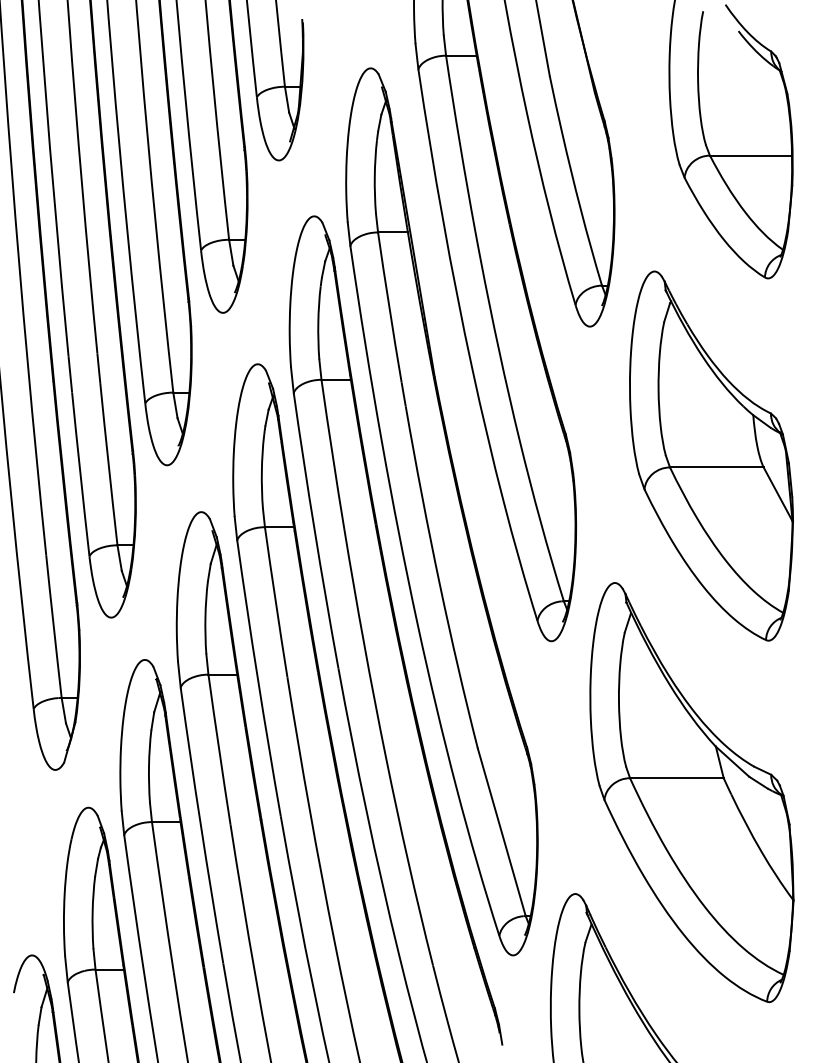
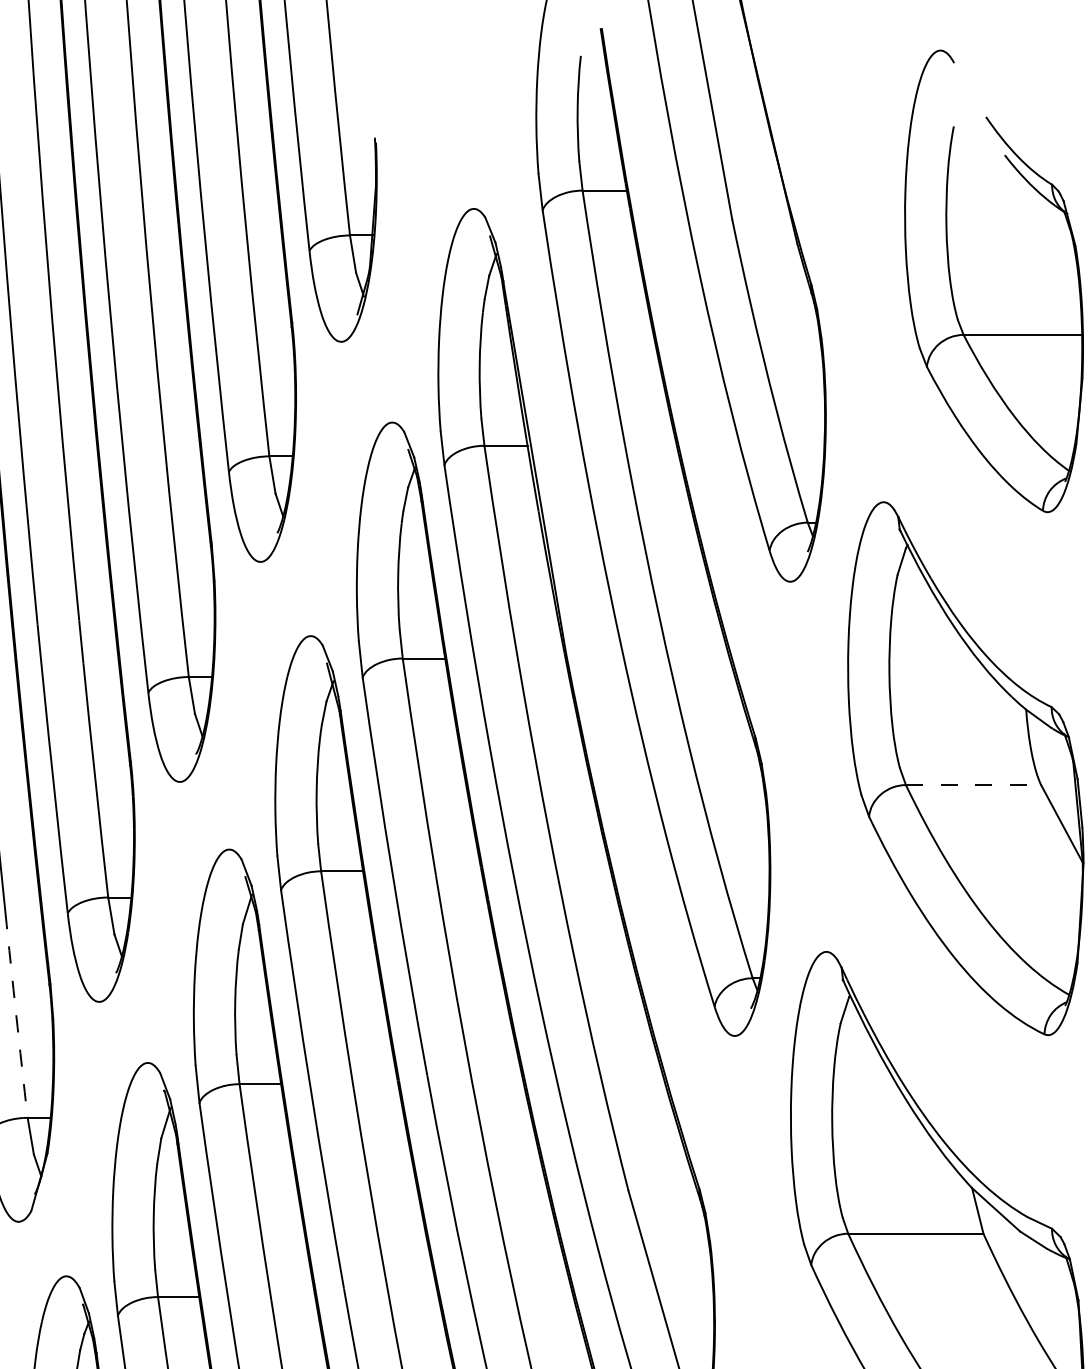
line: (716, 467) -> (973, 785), solid -> dashed
arc: (53, 626) -> (15, 1014), solid -> dashed

